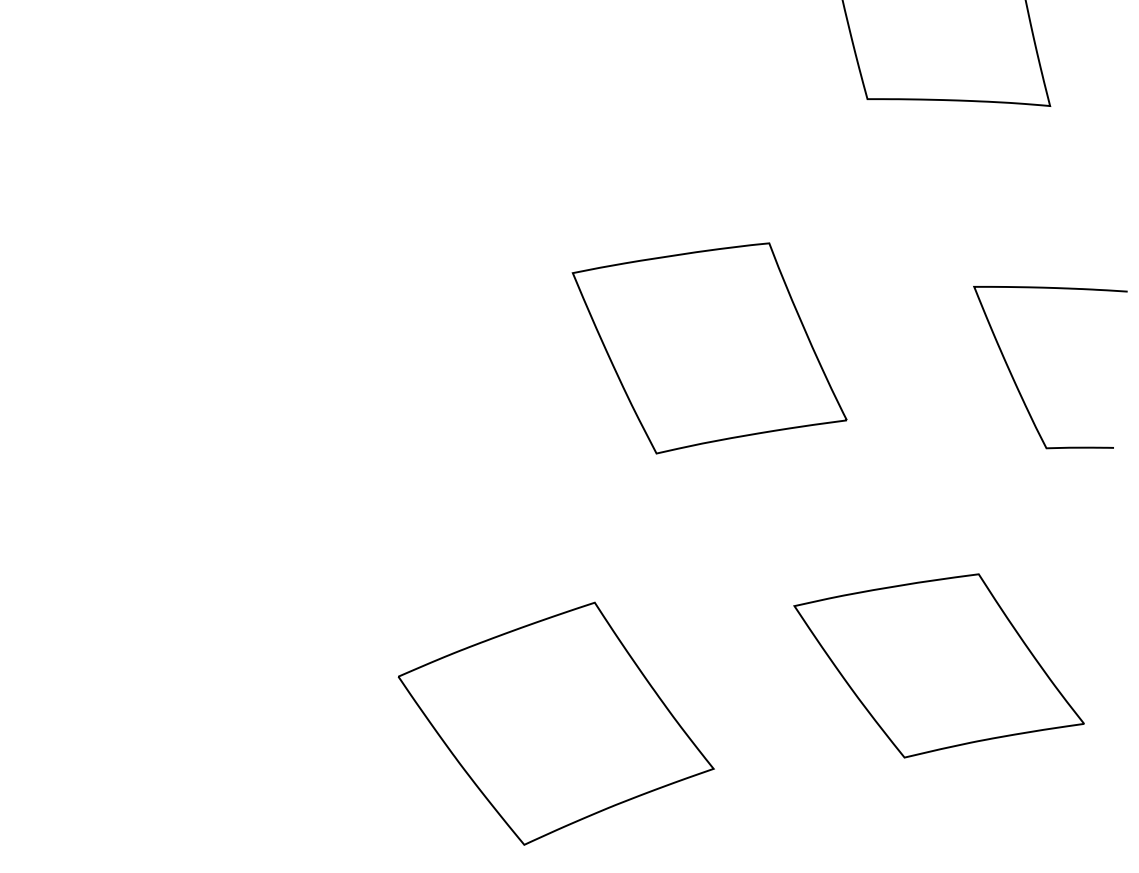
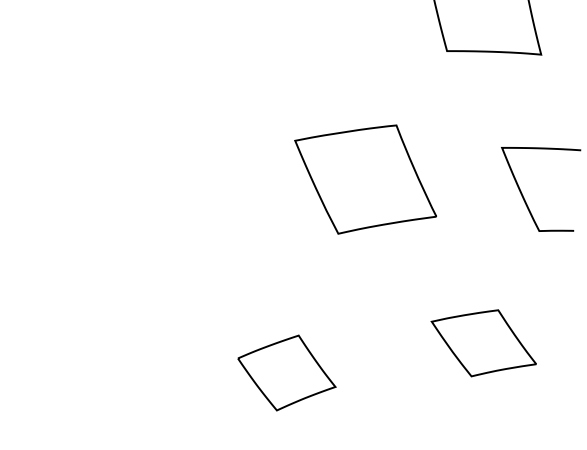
part: (938, 666) -> (483, 343), size x0.7
part: (555, 722) -> (286, 372), size x0.6

